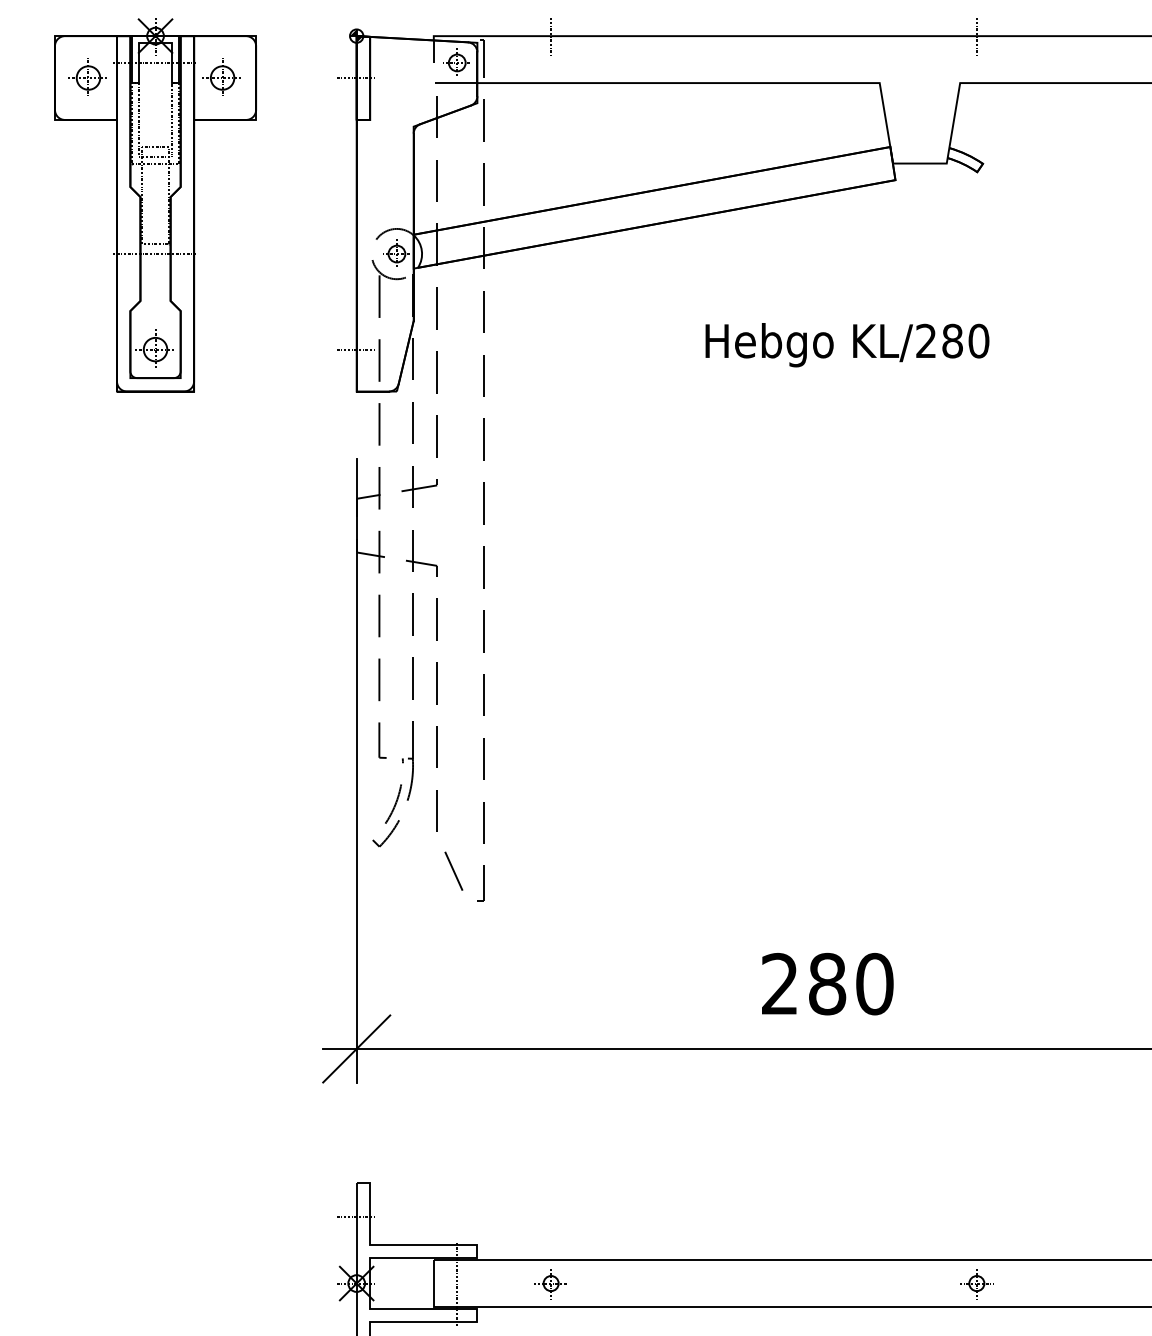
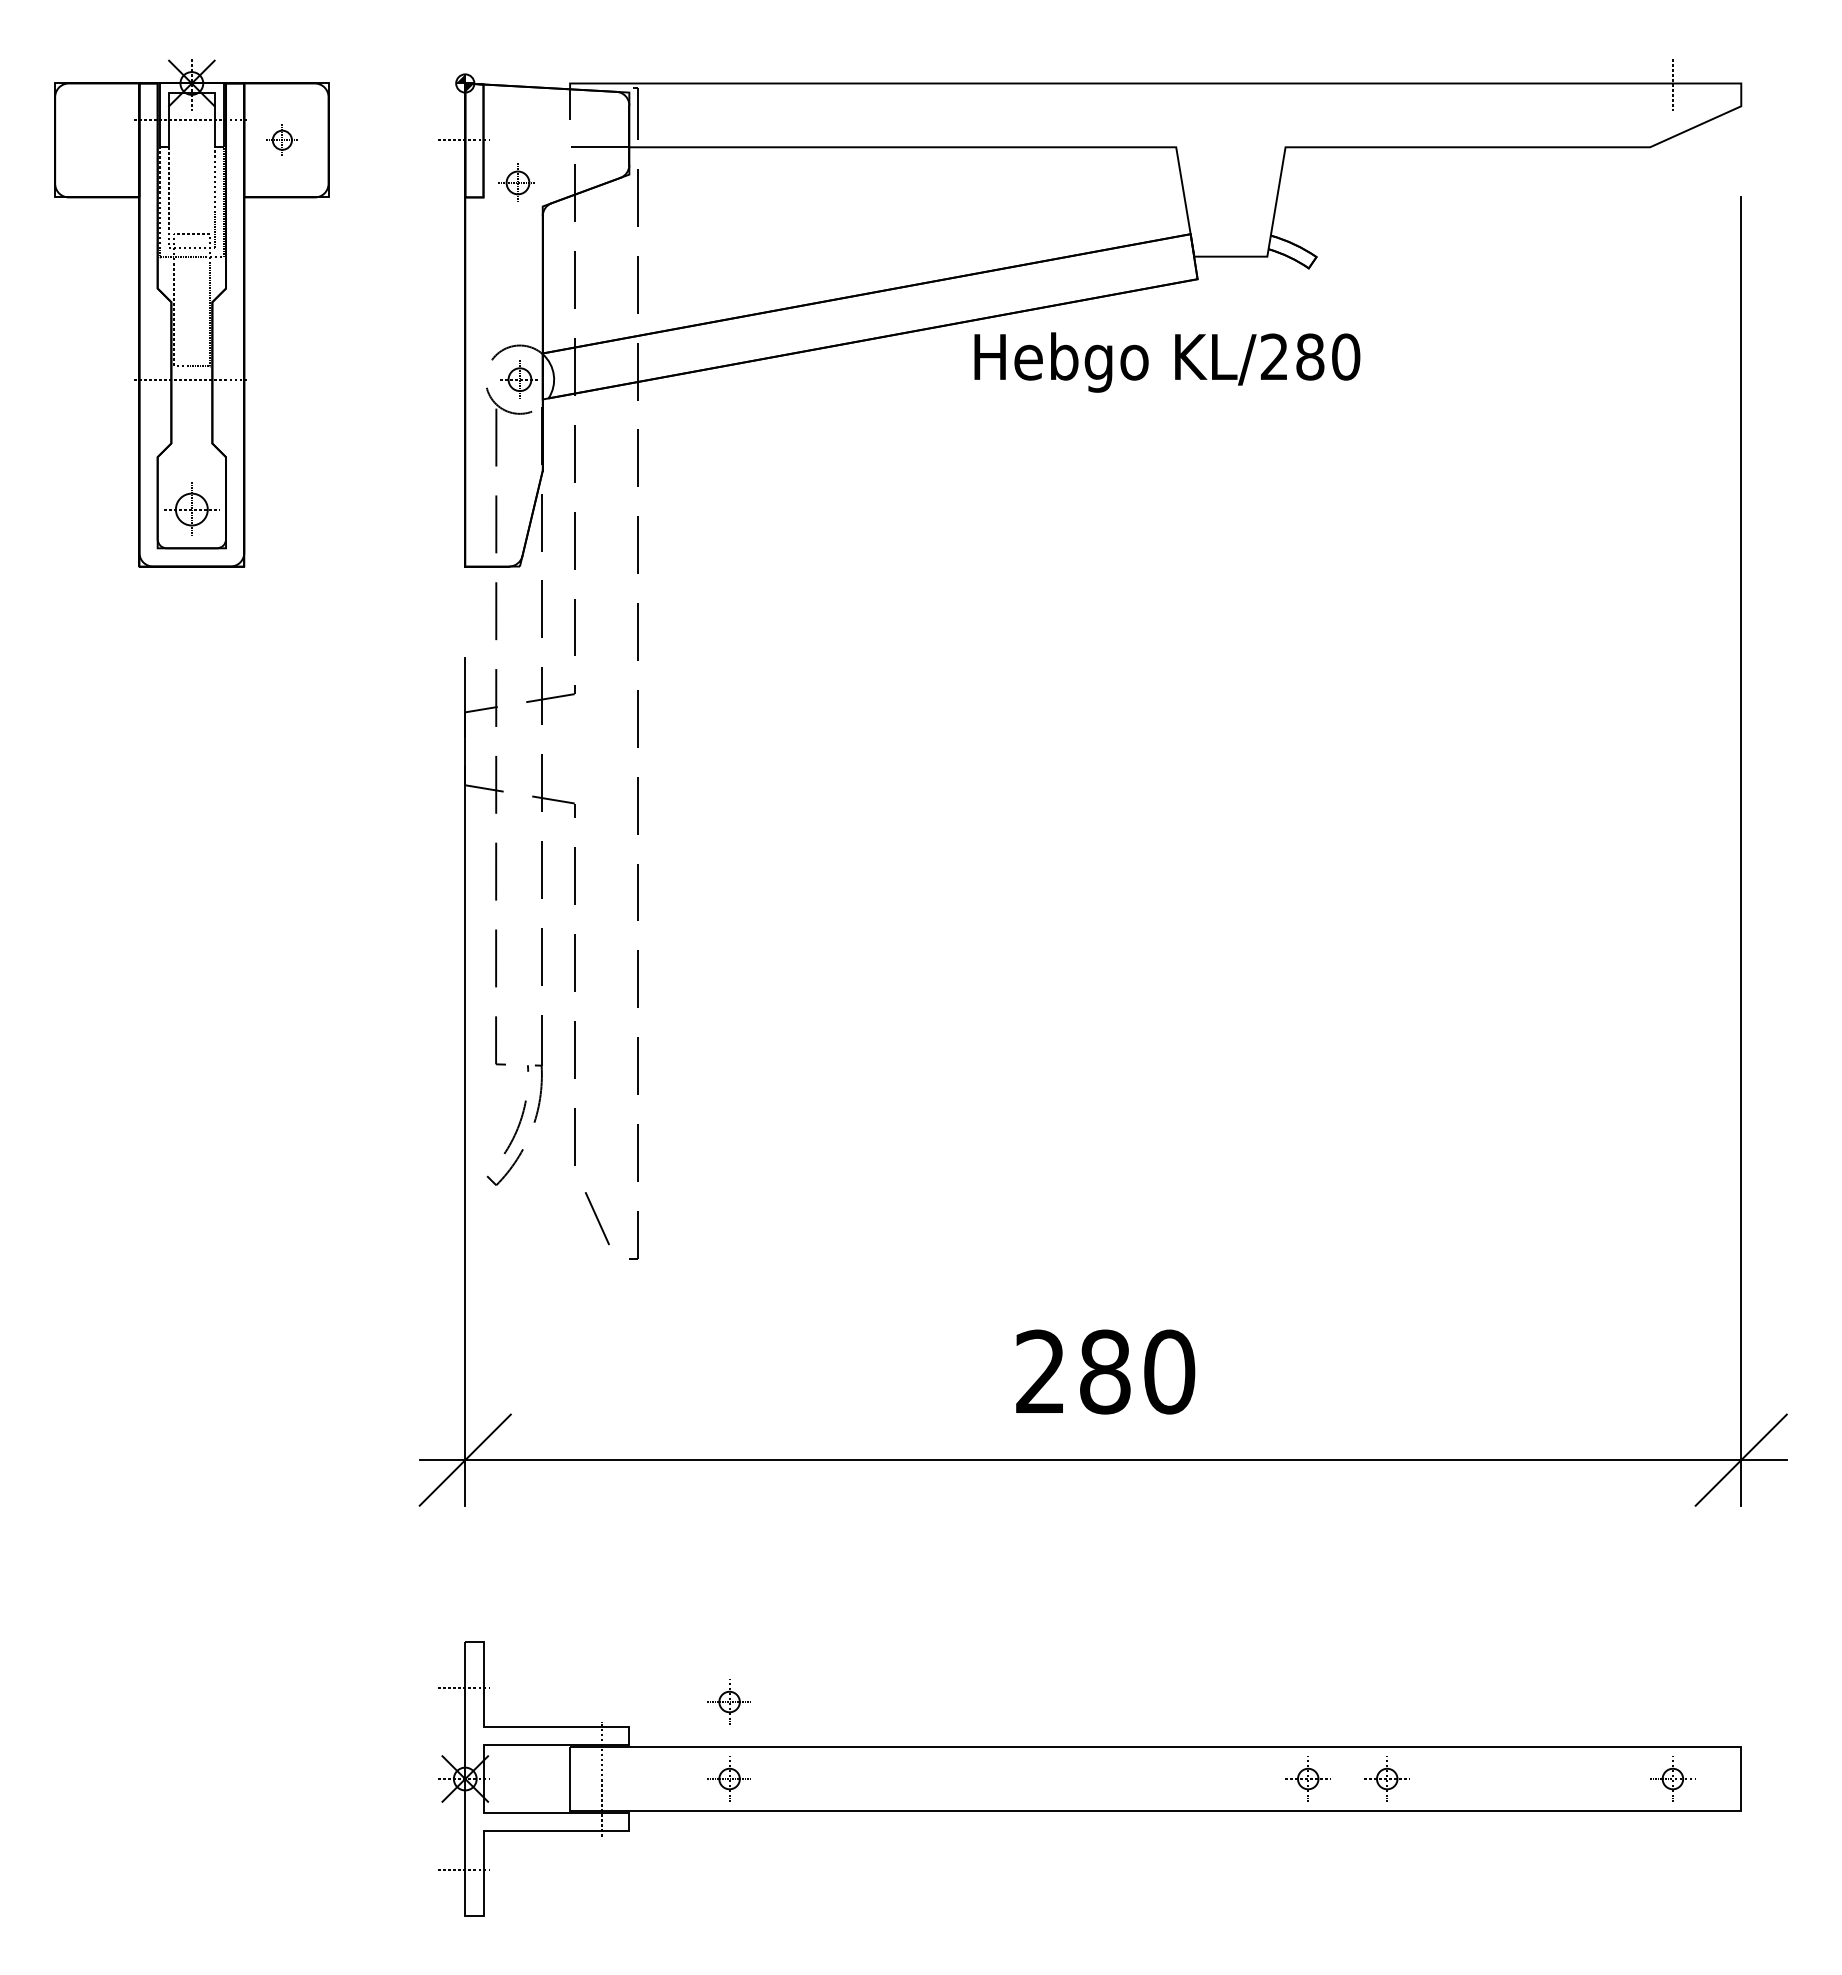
line: (551, 36) -> (729, 84), removed
line: (977, 36) -> (1308, 84), removed
part: (456, 62) -> (516, 182), moved
part: (87, 77) -> (99, 139), removed
part: (221, 77) -> (281, 139), size x0.6
text: (847, 345) -> (1167, 362), moved
line: (355, 349) -> (463, 509), removed
part: (550, 1226) -> (728, 1701), added
part: (1034, 1283) -> (1386, 1778), added

